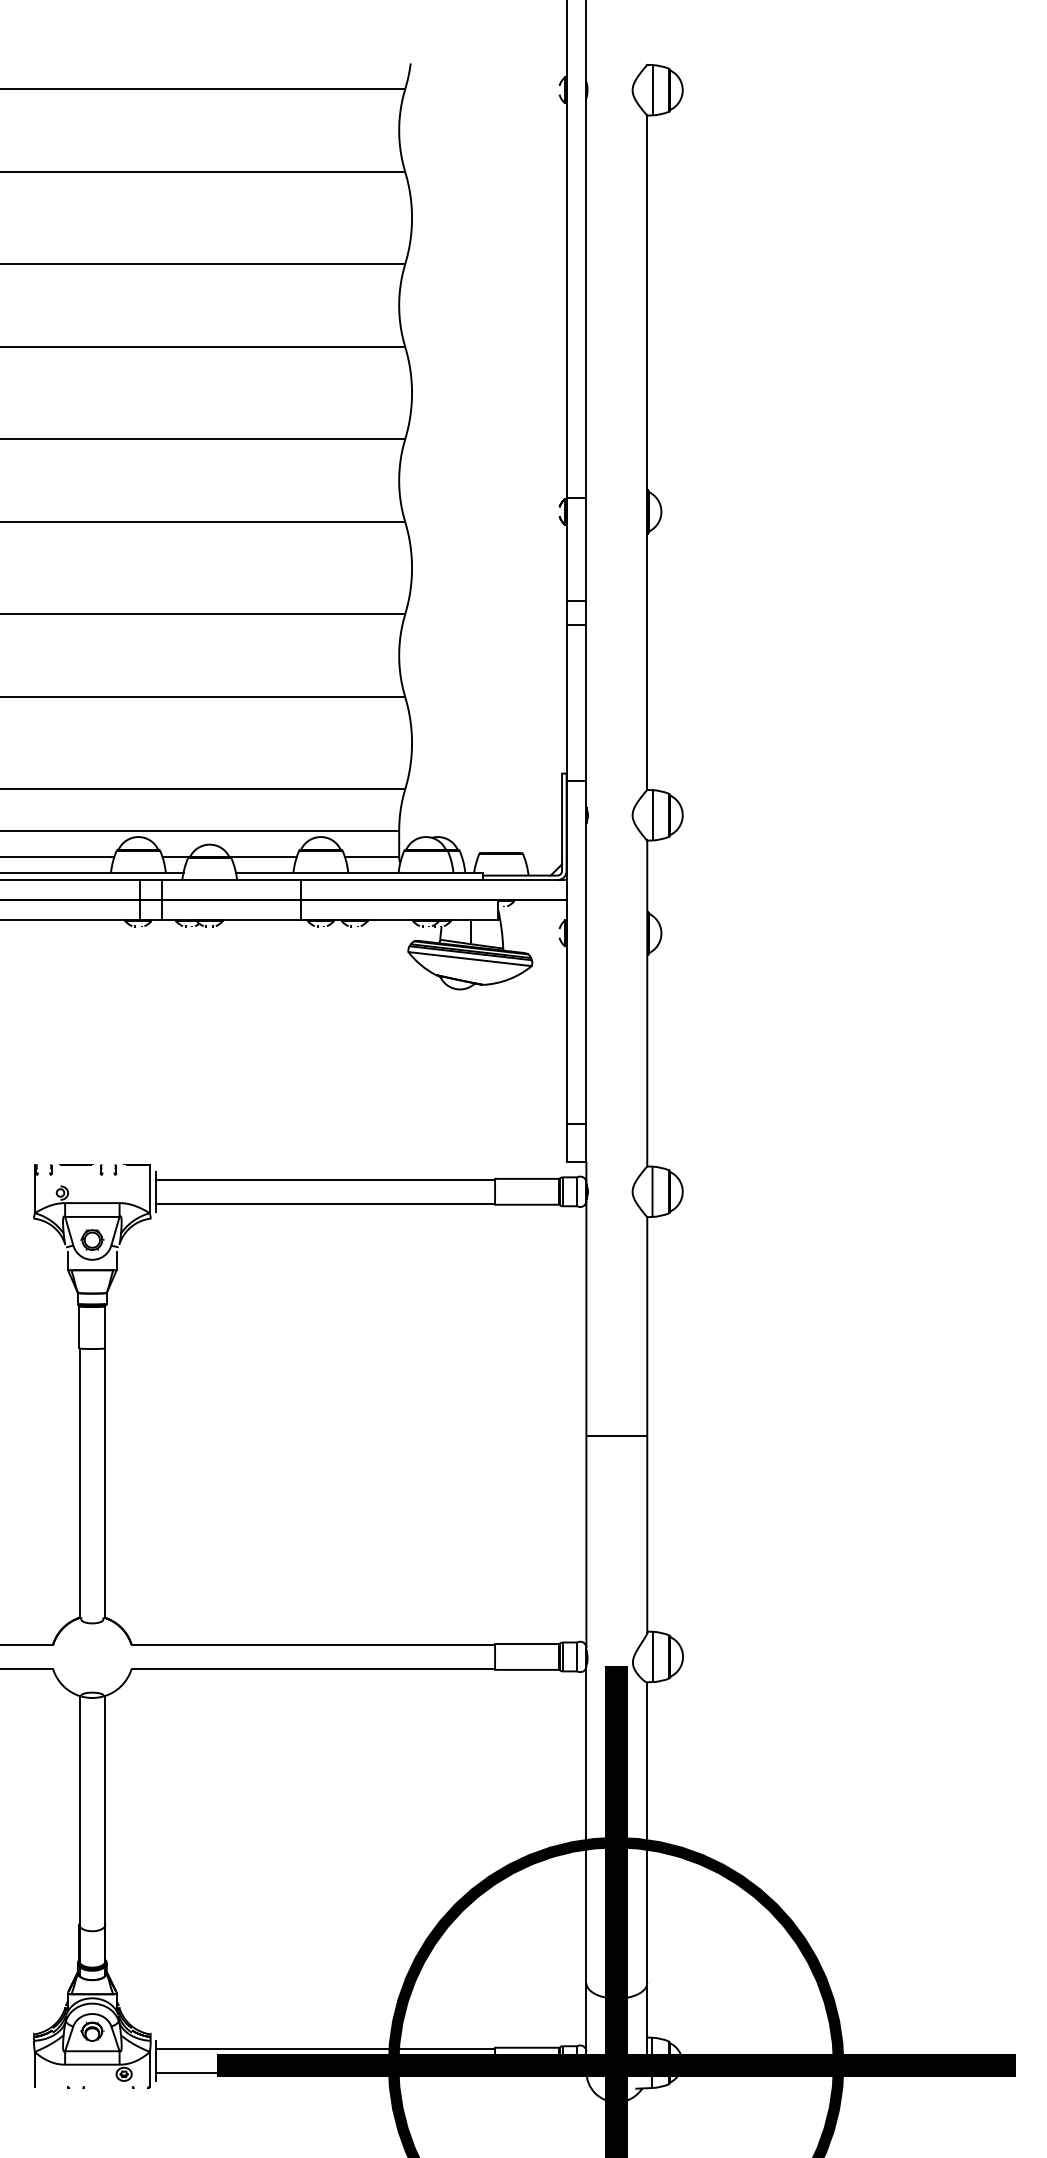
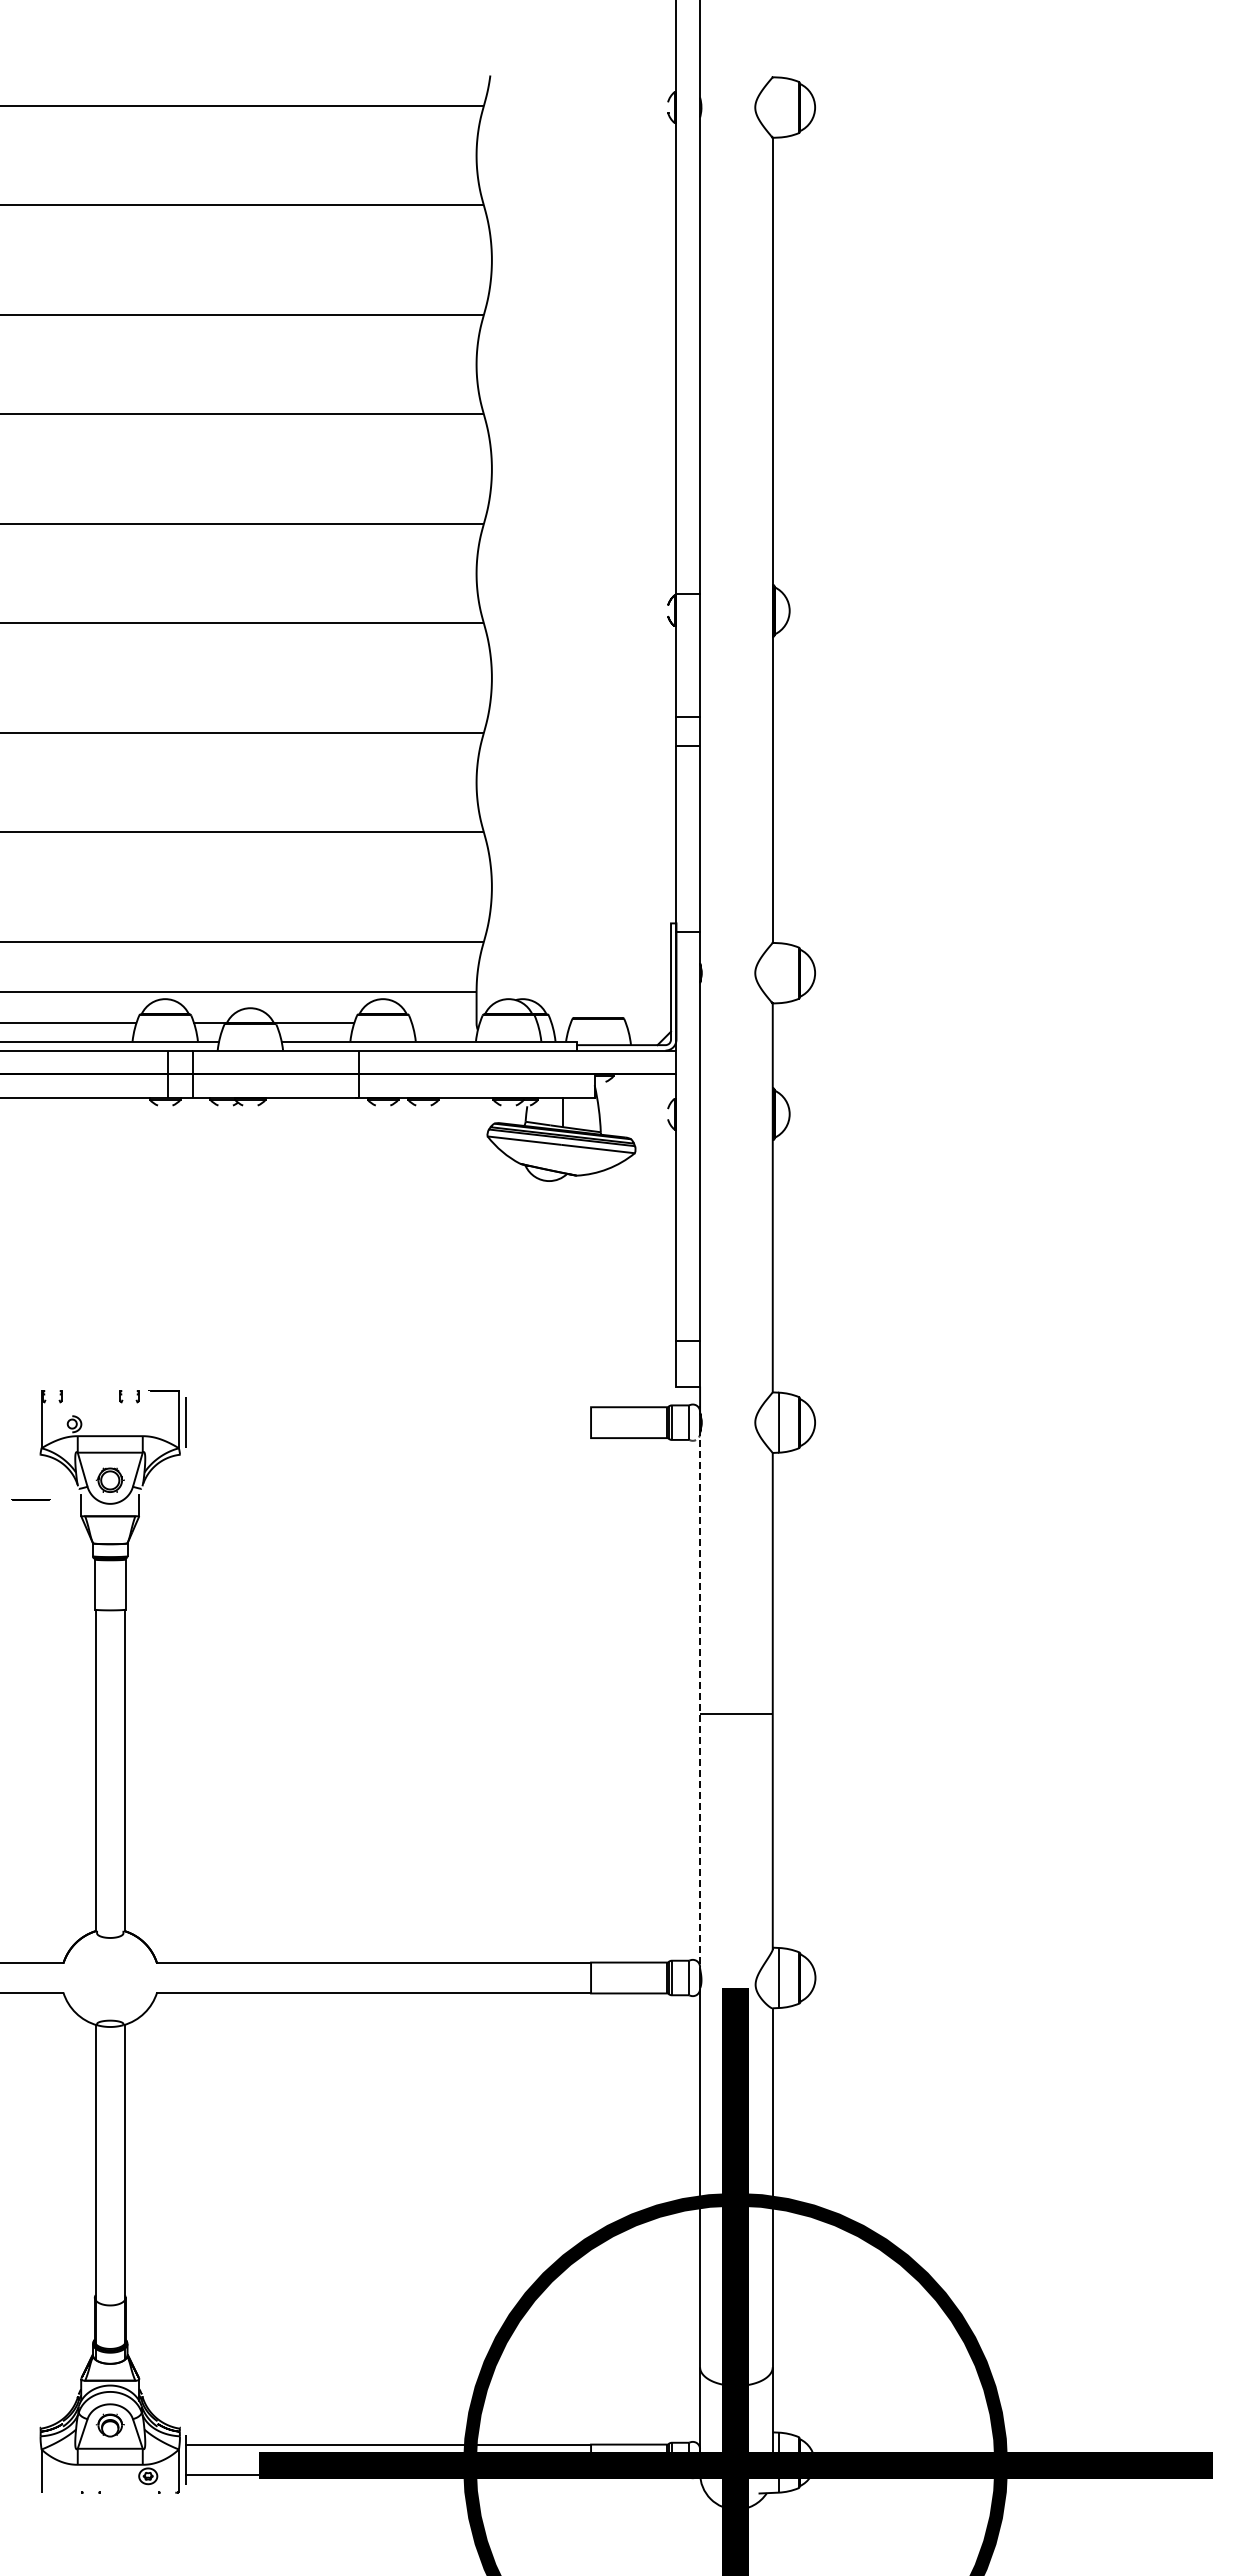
line: (652, 90) -> (779, 107), removed
line: (652, 815) -> (779, 973), removed
line: (371, 857) -> (443, 1023), removed
line: (75, 1164) -> (30, 1499), moved
line: (325, 1179) -> (388, 1408), removed
line: (325, 1204) -> (388, 1437), removed
line: (586, 1414) -> (700, 1688), solid -> dashed

